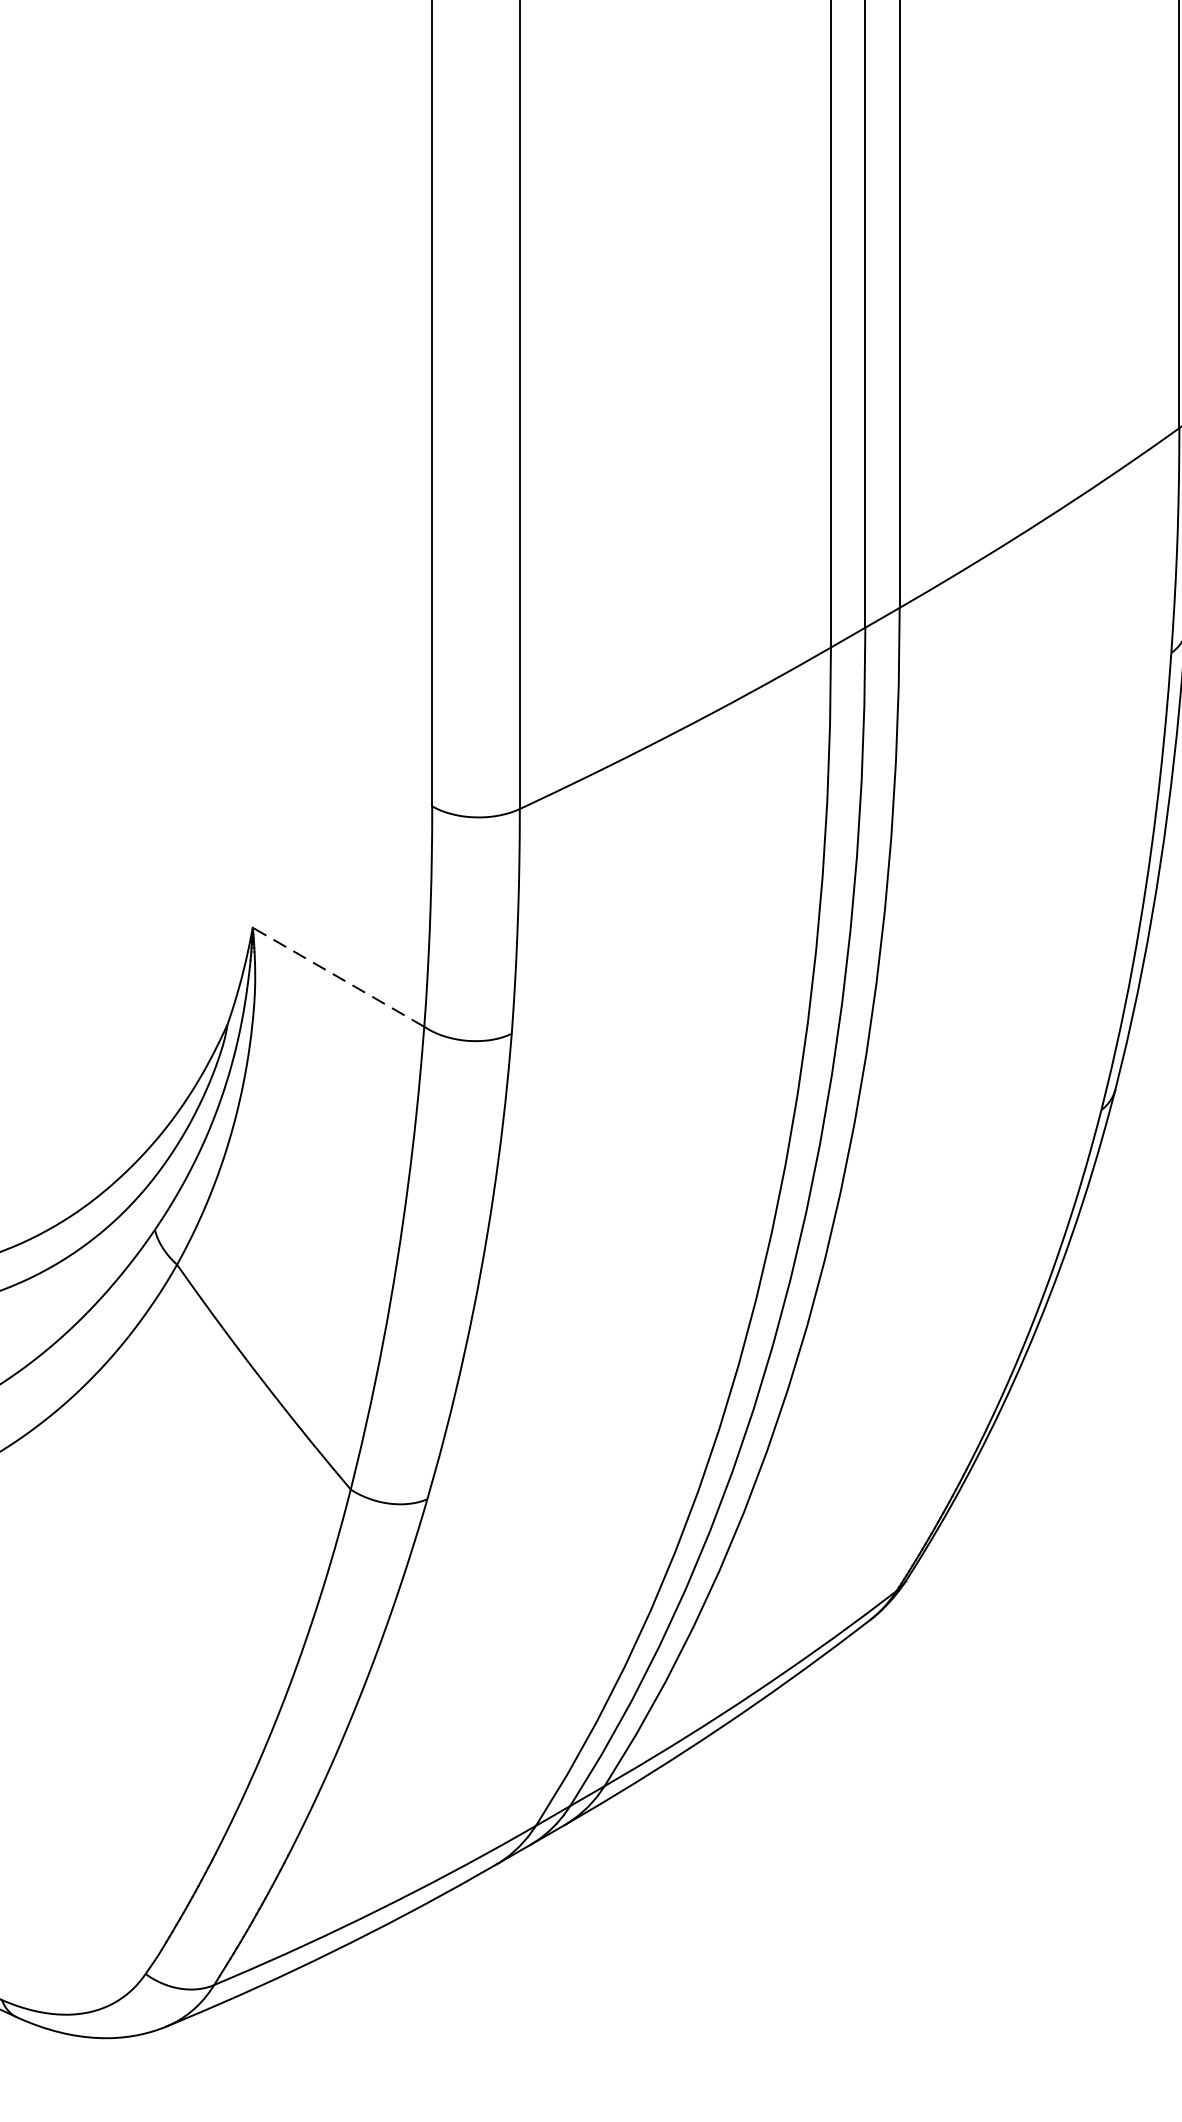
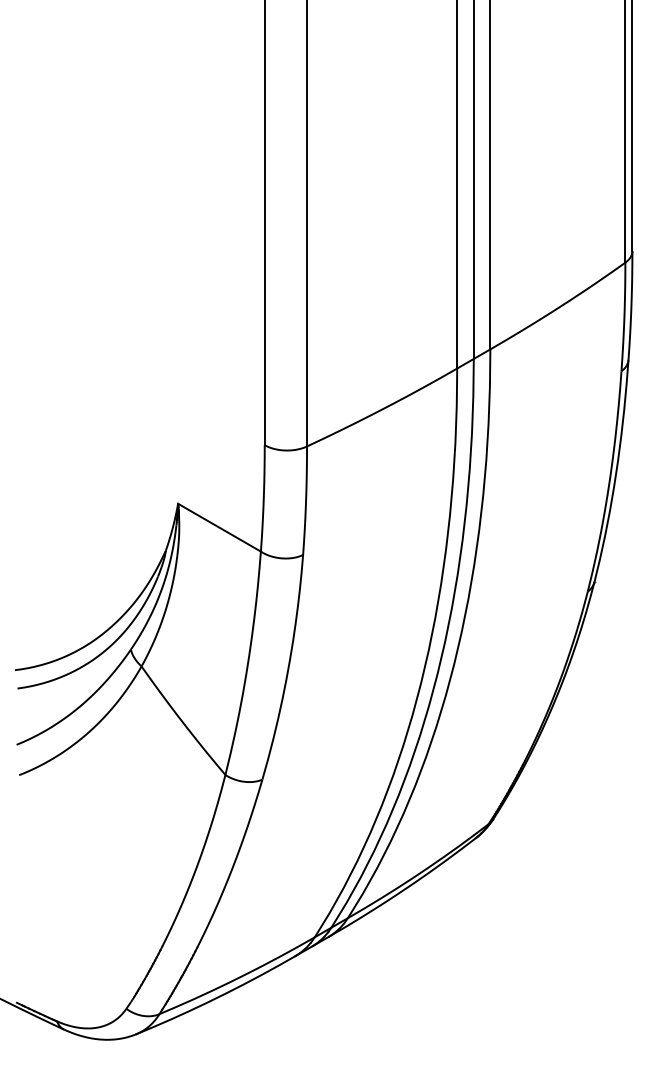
line: (338, 976) -> (219, 527), dashed -> solid

